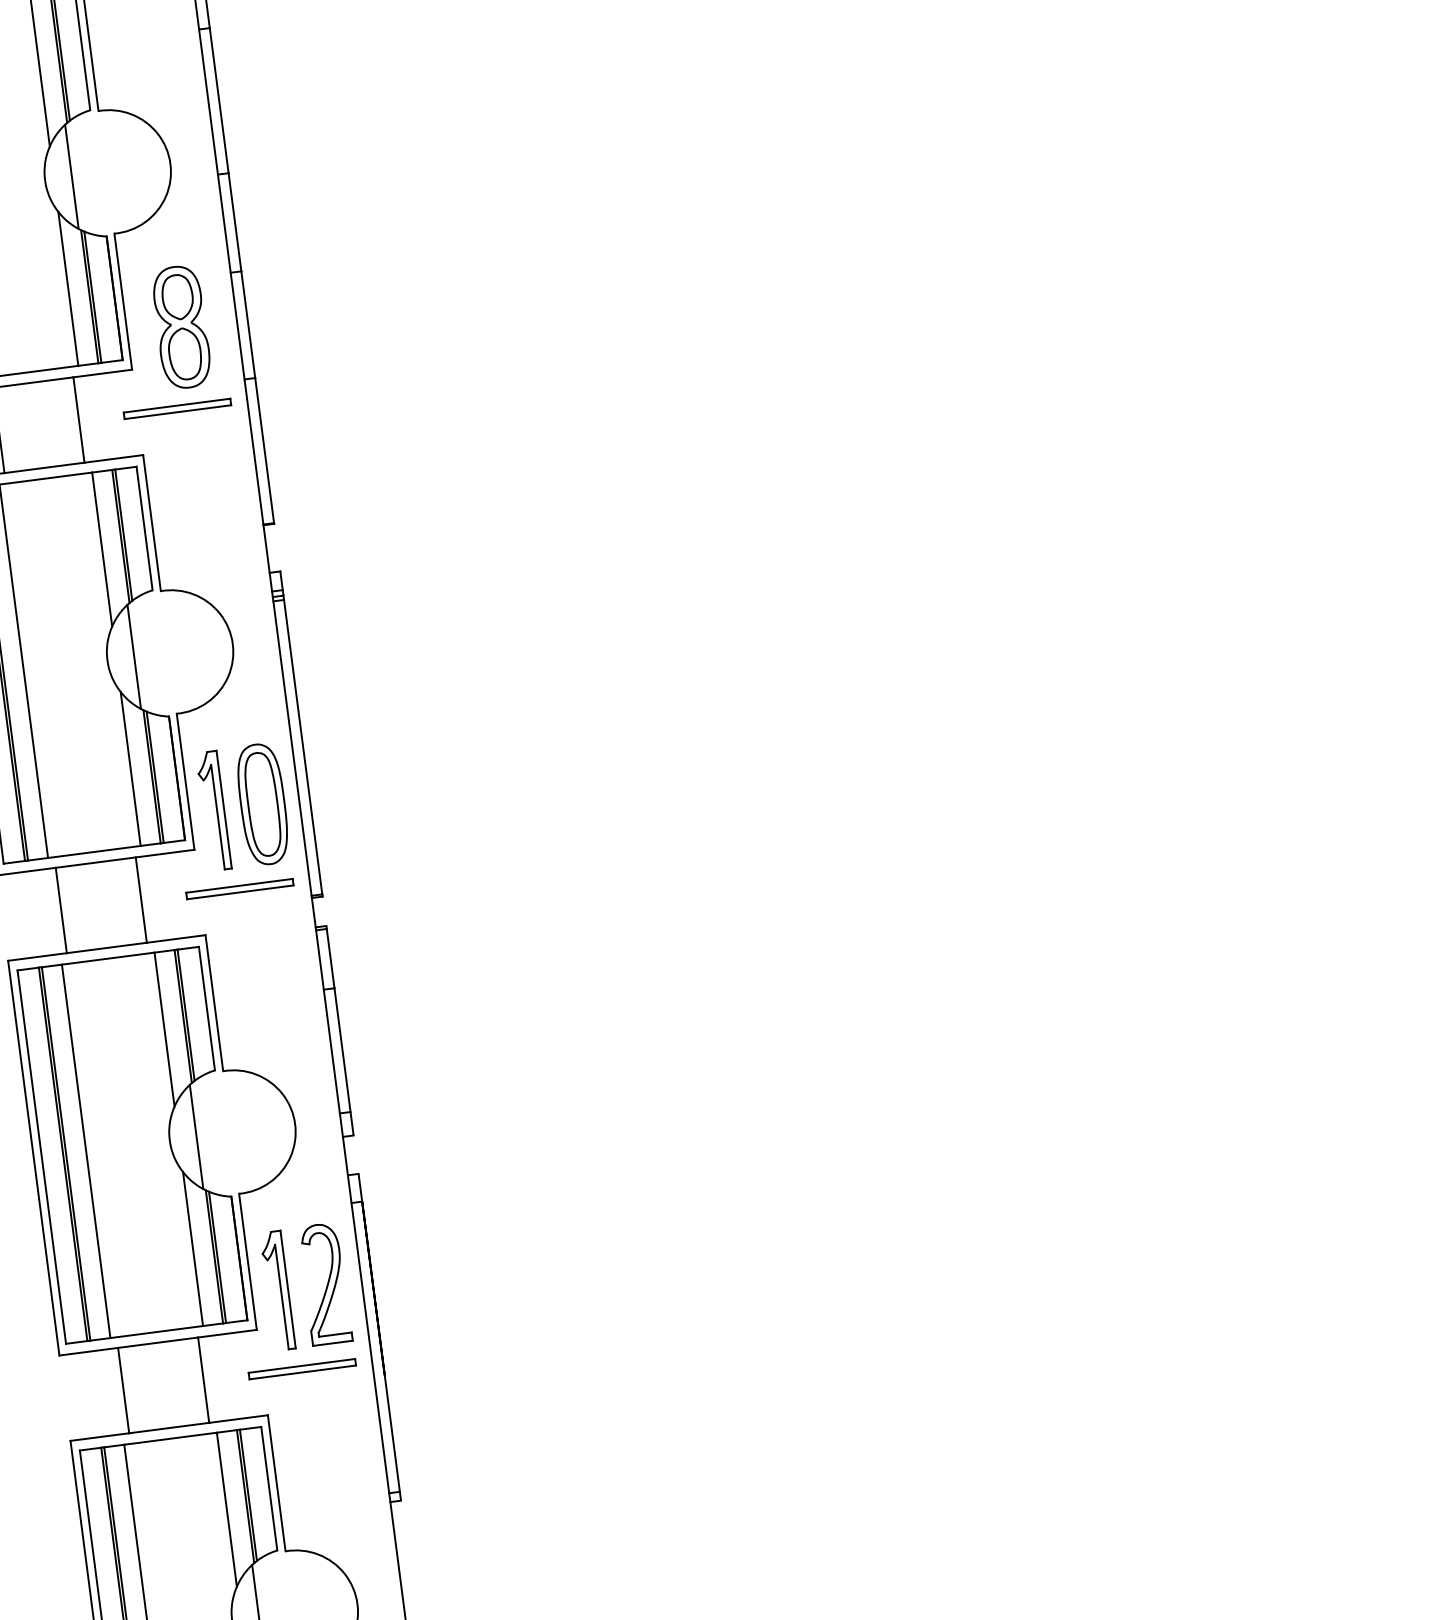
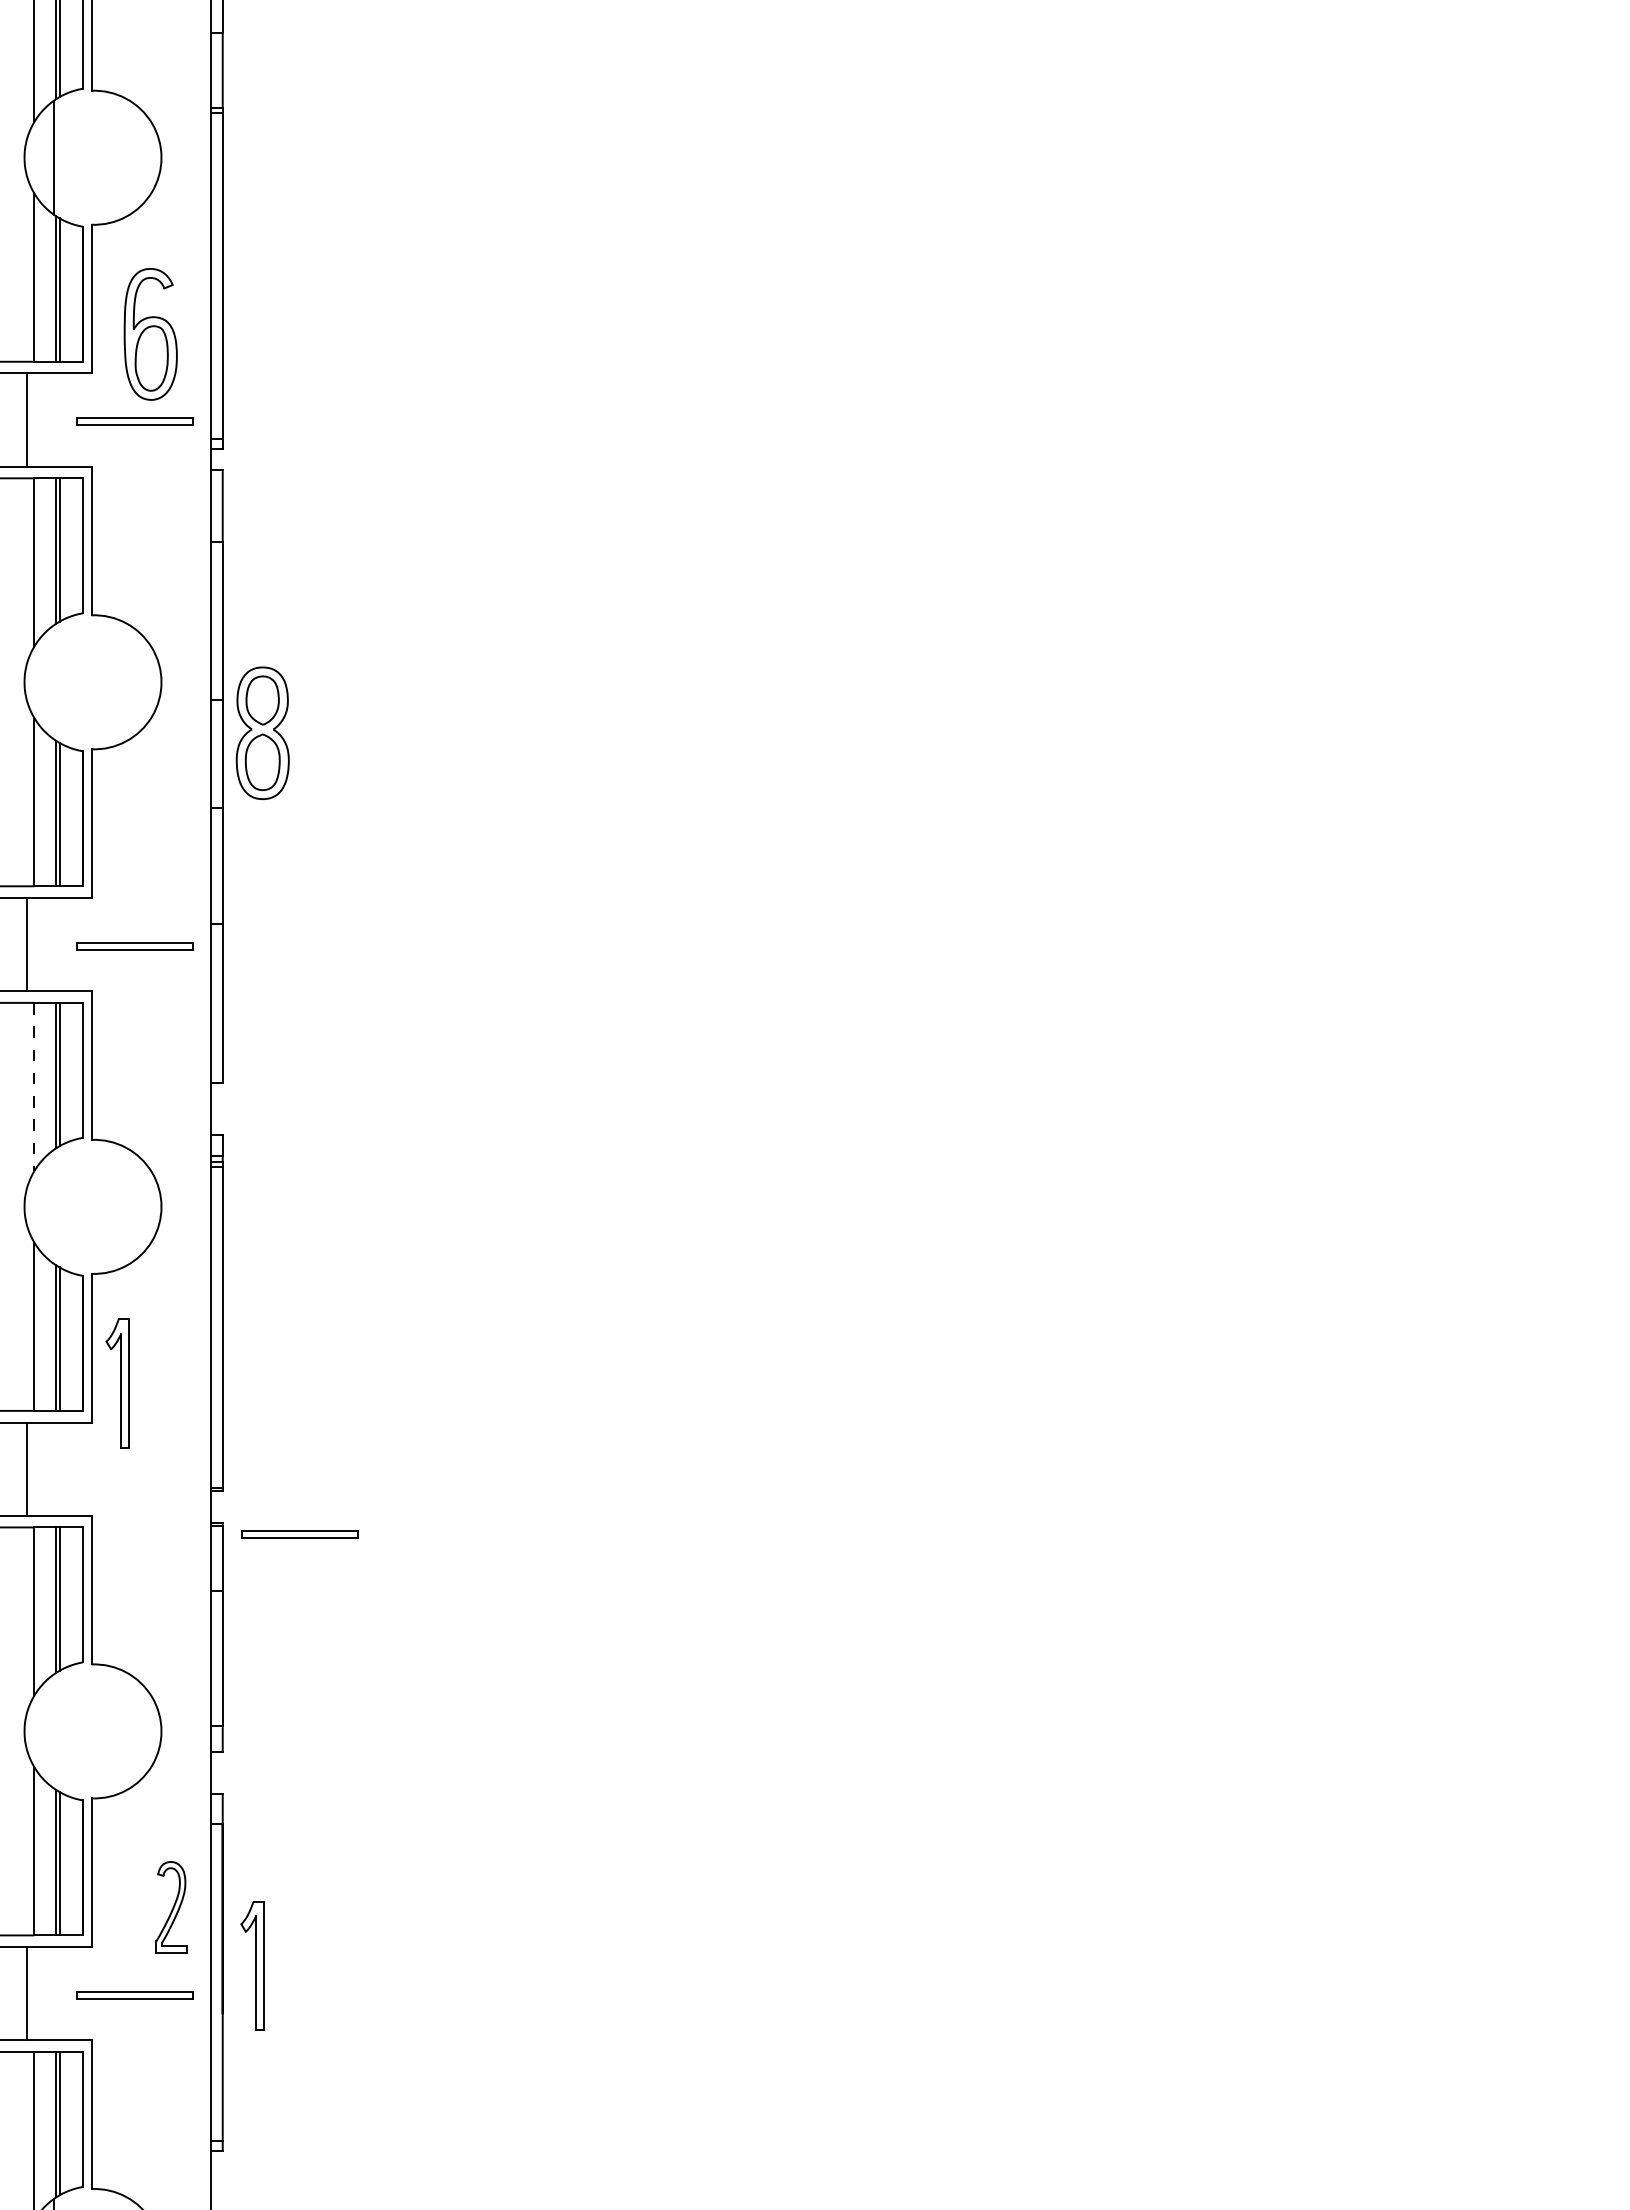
line: (71, 177) -> (53, 682), removed
part: (181, 326) -> (262, 732), moved
line: (102, 549) -> (34, 1087), solid -> dashed
line: (133, 656) -> (53, 1206), removed
part: (262, 804) -> (171, 1383), removed
part: (239, 889) -> (299, 1534), moved
line: (196, 1137) -> (53, 1731), removed
part: (325, 1283) -> (171, 1906), size x0.7
part: (277, 1290) -> (252, 1965), moved

